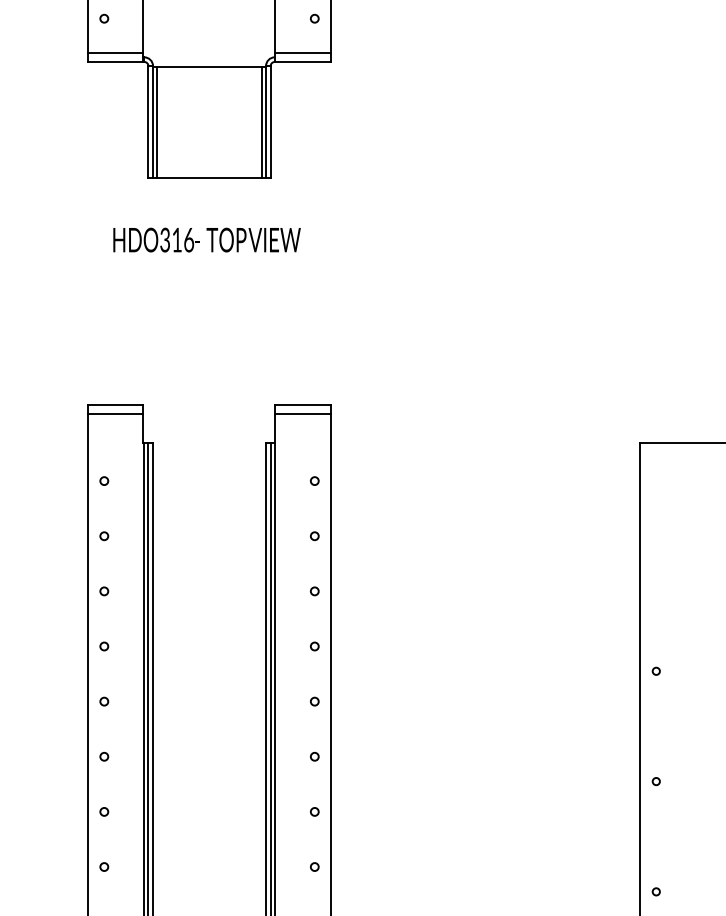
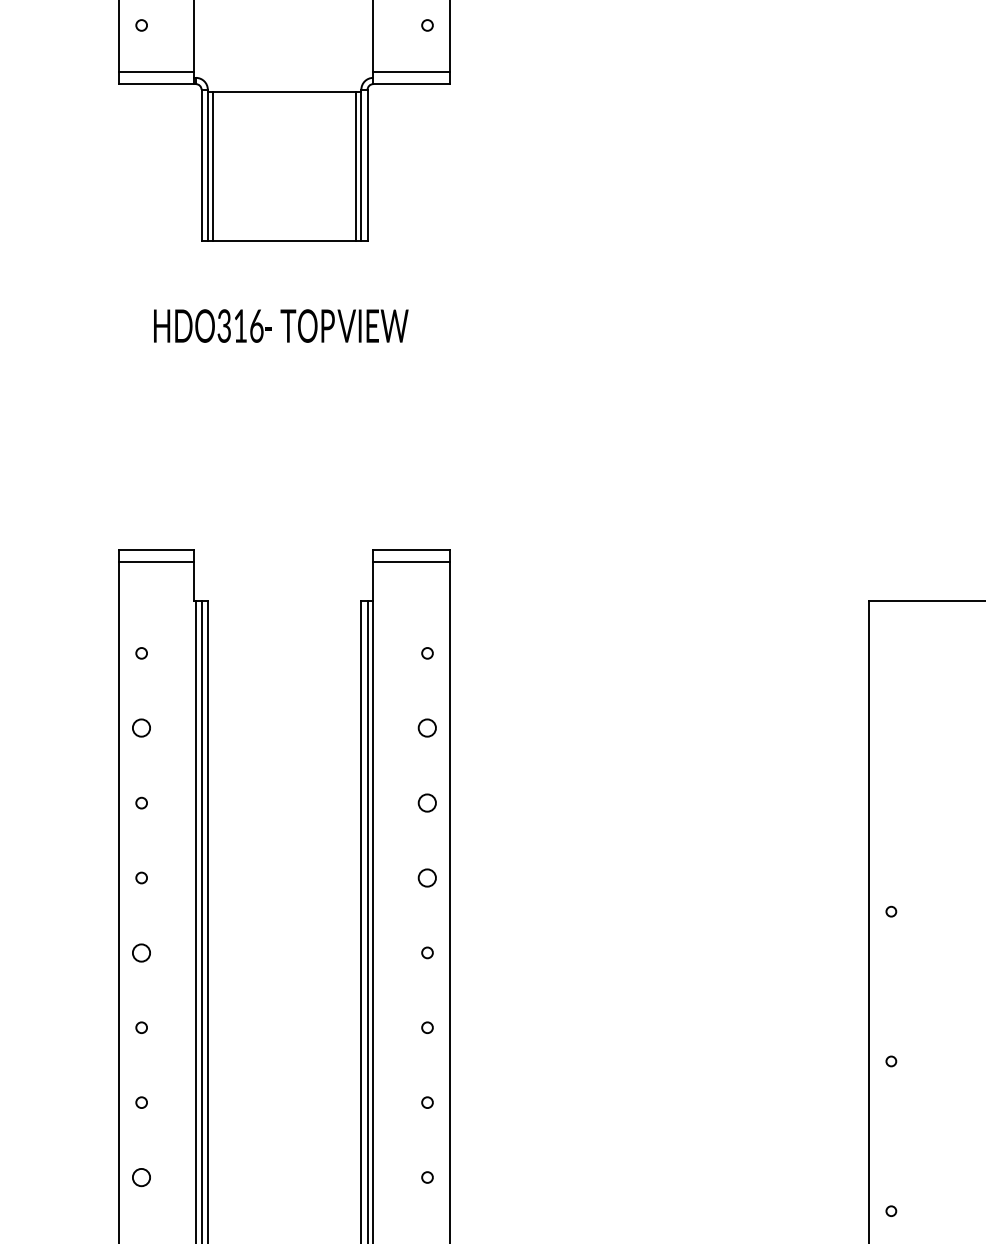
circle: (104, 536) -> (141, 728), size x1.6
circle: (314, 536) -> (427, 728), size x1.6
circle: (314, 591) -> (427, 803), size x1.6
circle: (314, 646) -> (427, 878), size x1.6
circle: (104, 701) -> (141, 952), size x1.6
circle: (104, 866) -> (141, 1176), size x1.6

